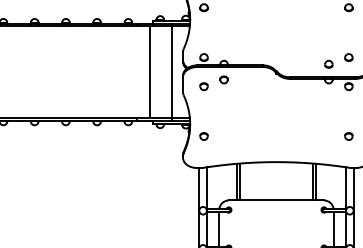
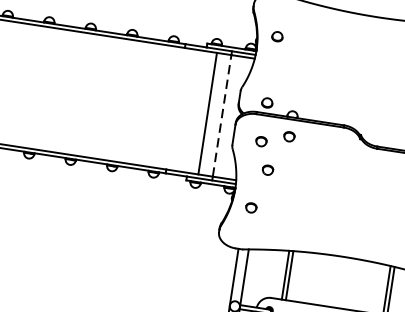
line: (150, 71) -> (207, 112), moved
line: (172, 72) -> (222, 116), solid -> dashed
part: (211, 106) -> (267, 169), added

